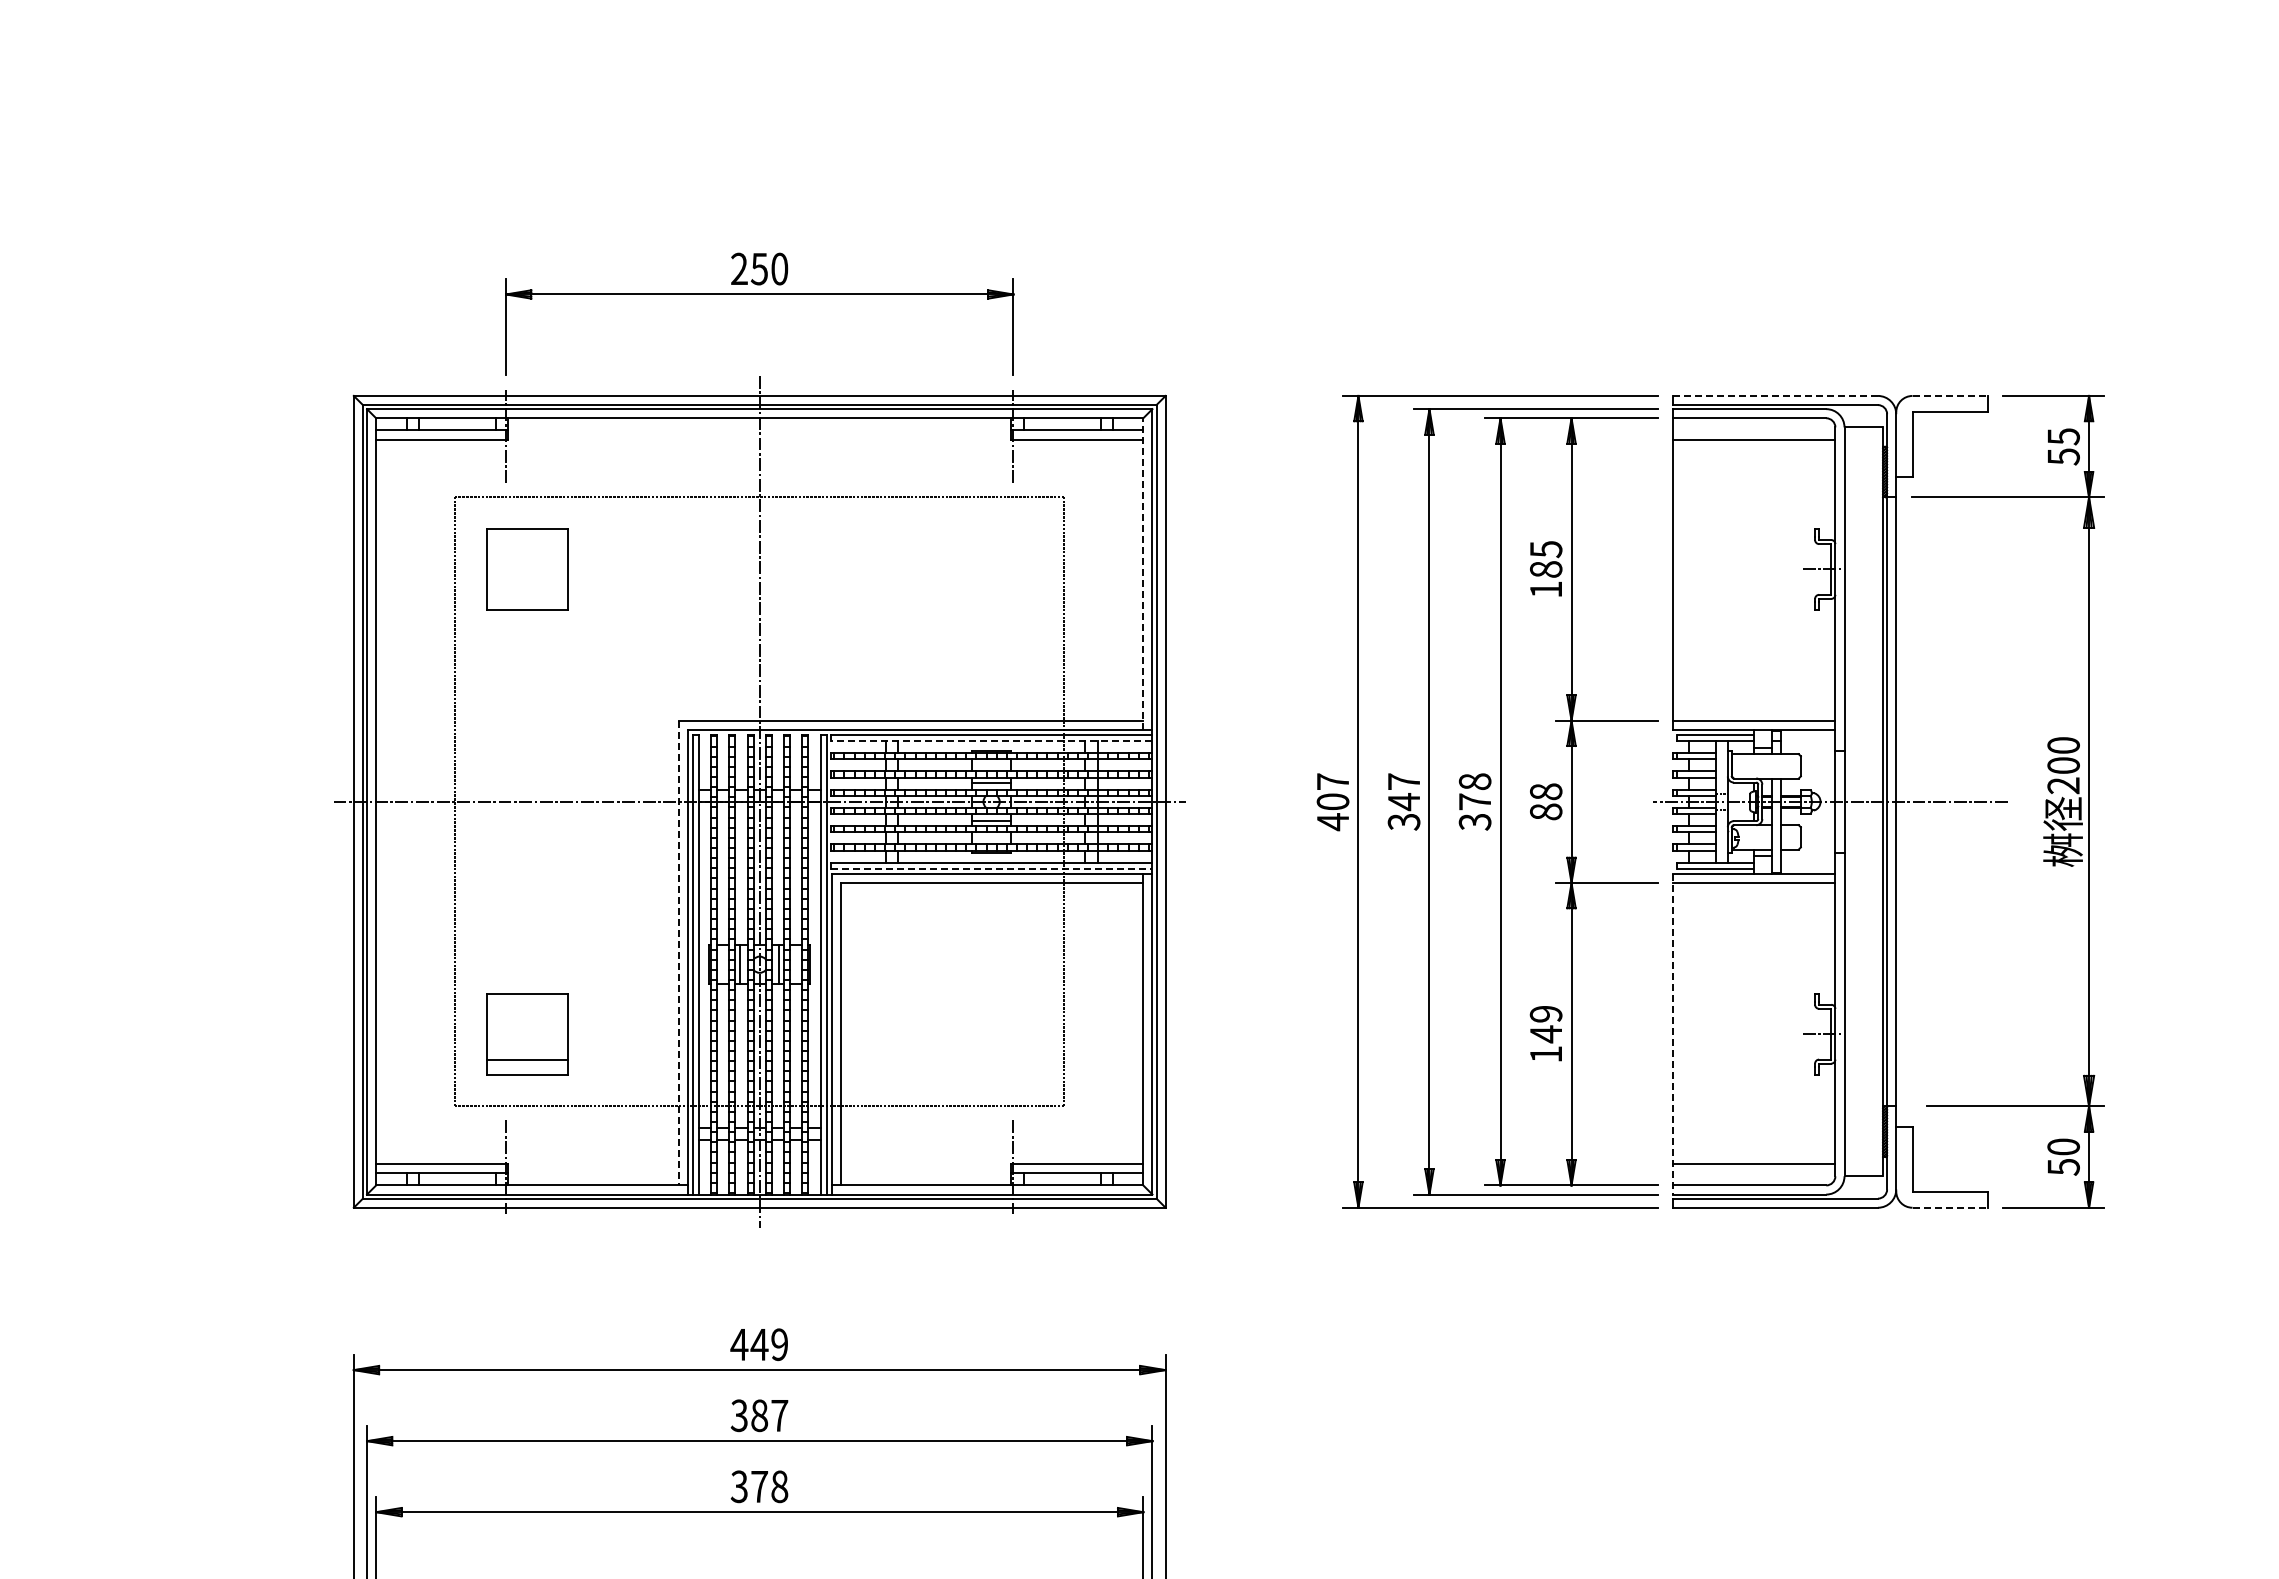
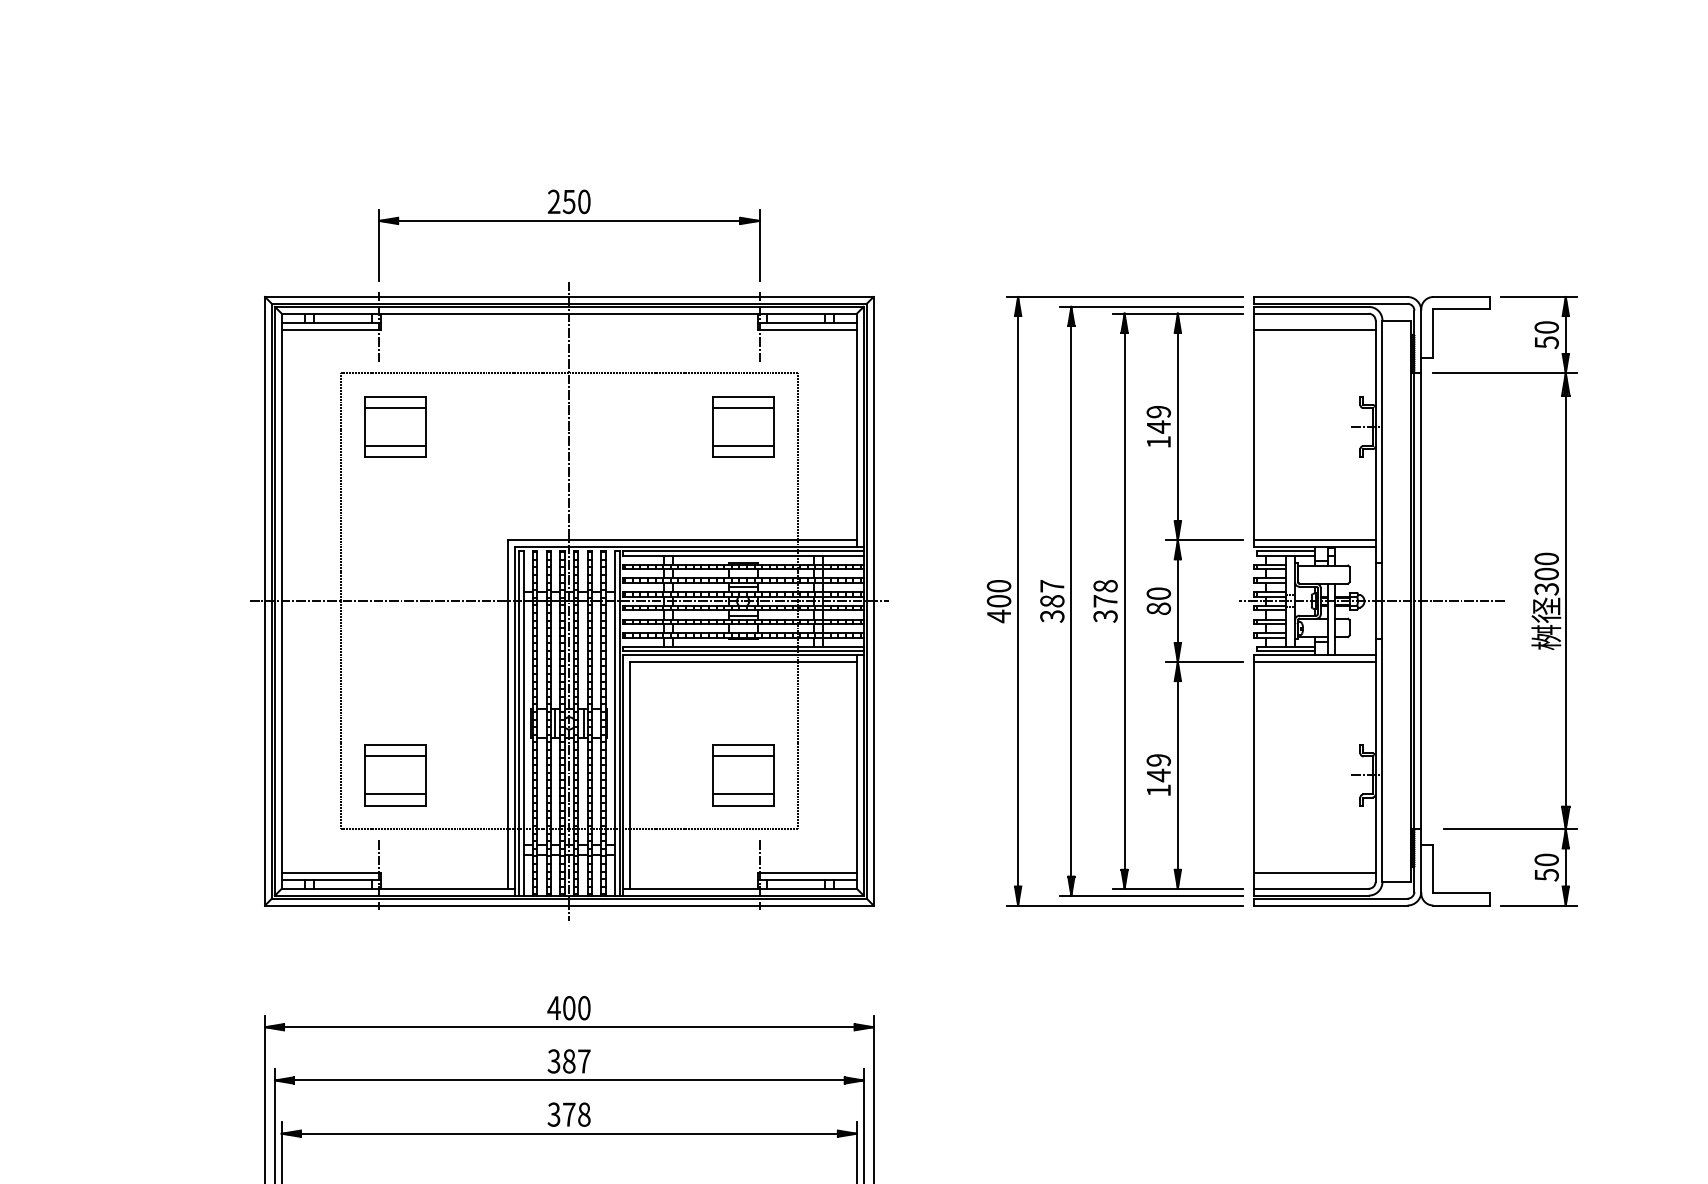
line: (1776, 395) -> (1331, 296), dashed -> solid
line: (1950, 395) -> (1461, 296), dashed -> solid
text: (2063, 436) -> (1546, 327), 55 -> 50
line: (526, 544) -> (394, 408), added
text: (1545, 559) -> (1158, 419), 185 -> 149
part: (992, 569) -> (743, 427), added
line: (1143, 574) -> (856, 430), dashed -> solid
line: (526, 594) -> (394, 445), added
line: (991, 740) -> (743, 555), dashed -> solid
text: (1332, 781) -> (998, 586), 407 -> 400
text: (2063, 785) -> (1546, 589), 200 -> 300
text: (1545, 791) -> (1158, 593), 88 -> 80
text: (1403, 802) -> (1051, 601), 347 -> 387
line: (991, 868) -> (743, 651), dashed -> solid
line: (678, 953) -> (508, 714), dashed -> solid
line: (526, 1008) -> (394, 756), added
part: (992, 1034) -> (743, 775), added
line: (1673, 1034) -> (1254, 775), dashed -> solid
line: (1950, 1207) -> (1461, 905), dashed -> solid
text: (769, 1344) -> (576, 1008), 449 -> 400

